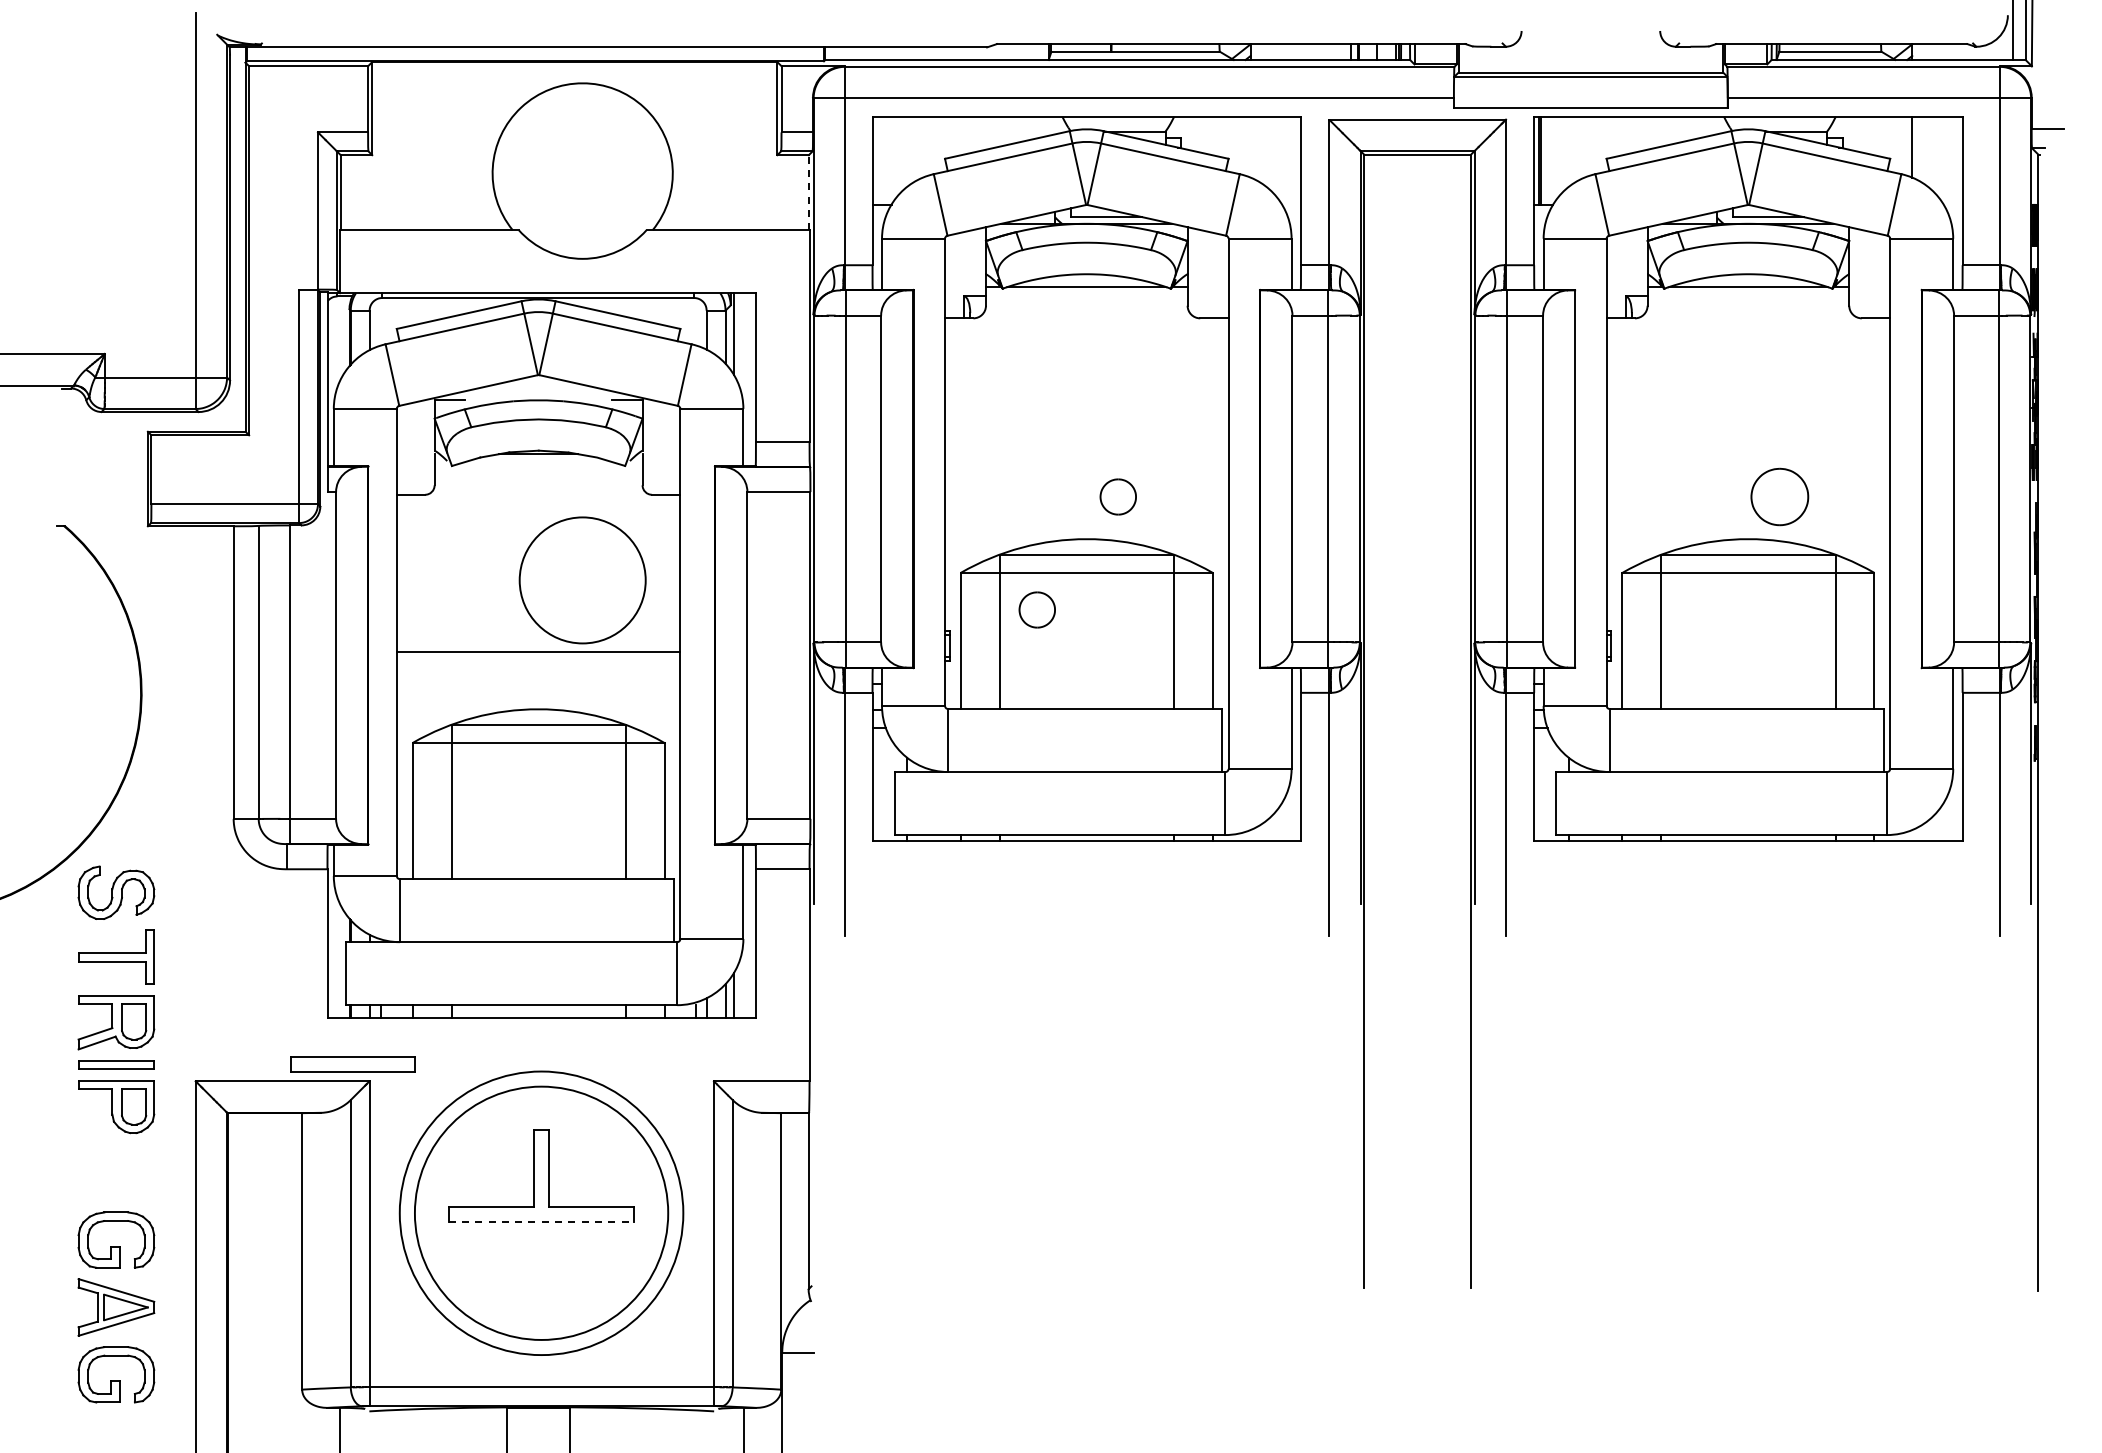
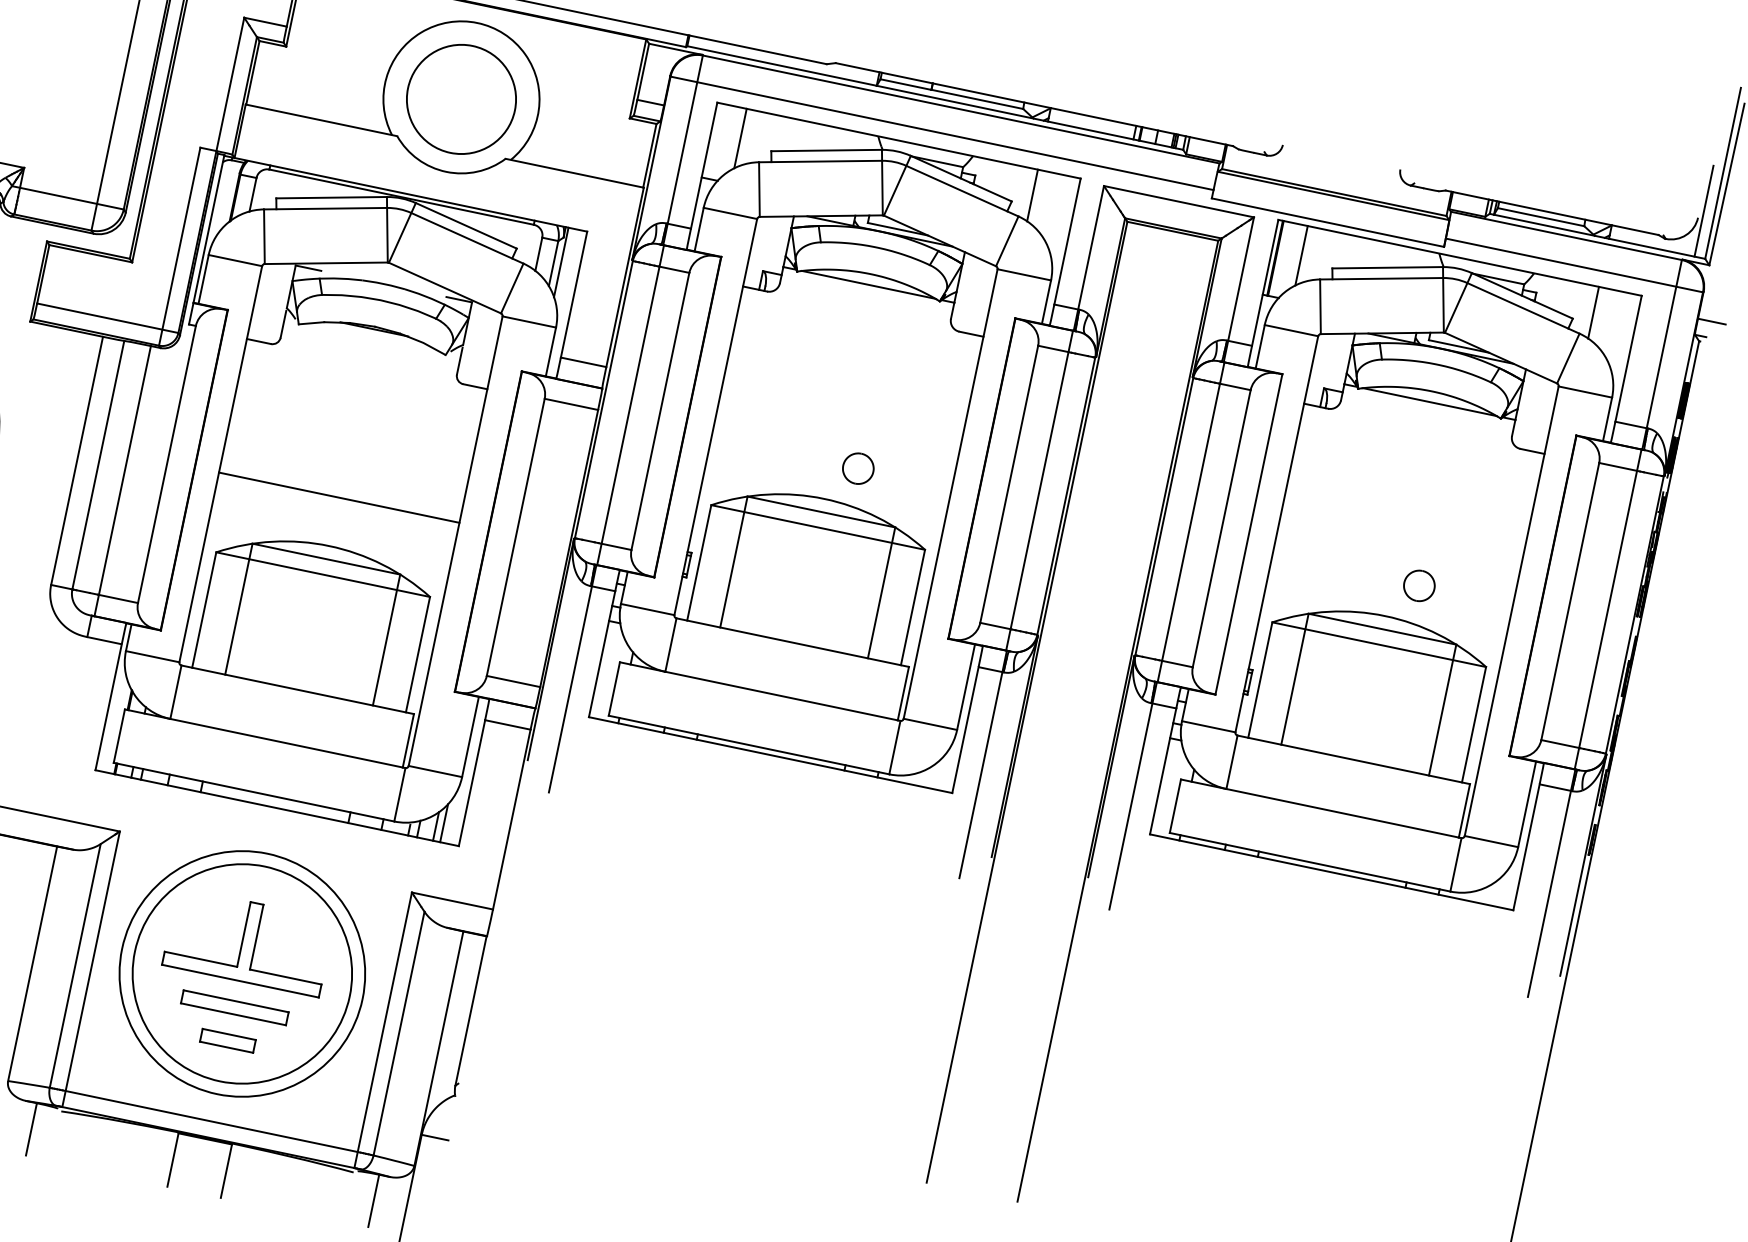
line: (1250, 146) -> (1032, 194), added
line: (907, 151) -> (740, 138), added
line: (1568, 151) -> (1301, 255), added
line: (808, 192) -> (649, 155), dashed -> solid
part: (1779, 496) -> (1419, 585), size x0.62
circle: (582, 580) -> (461, 99), moved
part: (1036, 609) -> (769, 549), removed
part: (352, 1064) -> (234, 1007), moved
line: (541, 1221) -> (240, 980), dashed -> solid
part: (540, 1292) -> (227, 1040), added

